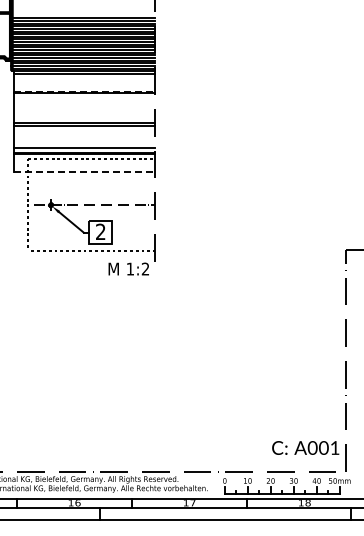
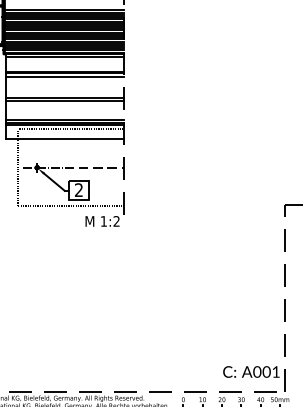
line: (84, 91) -> (65, 71), dashed -> solid
line: (84, 97) -> (65, 77), added
line: (84, 171) -> (65, 139), dashed -> solid

